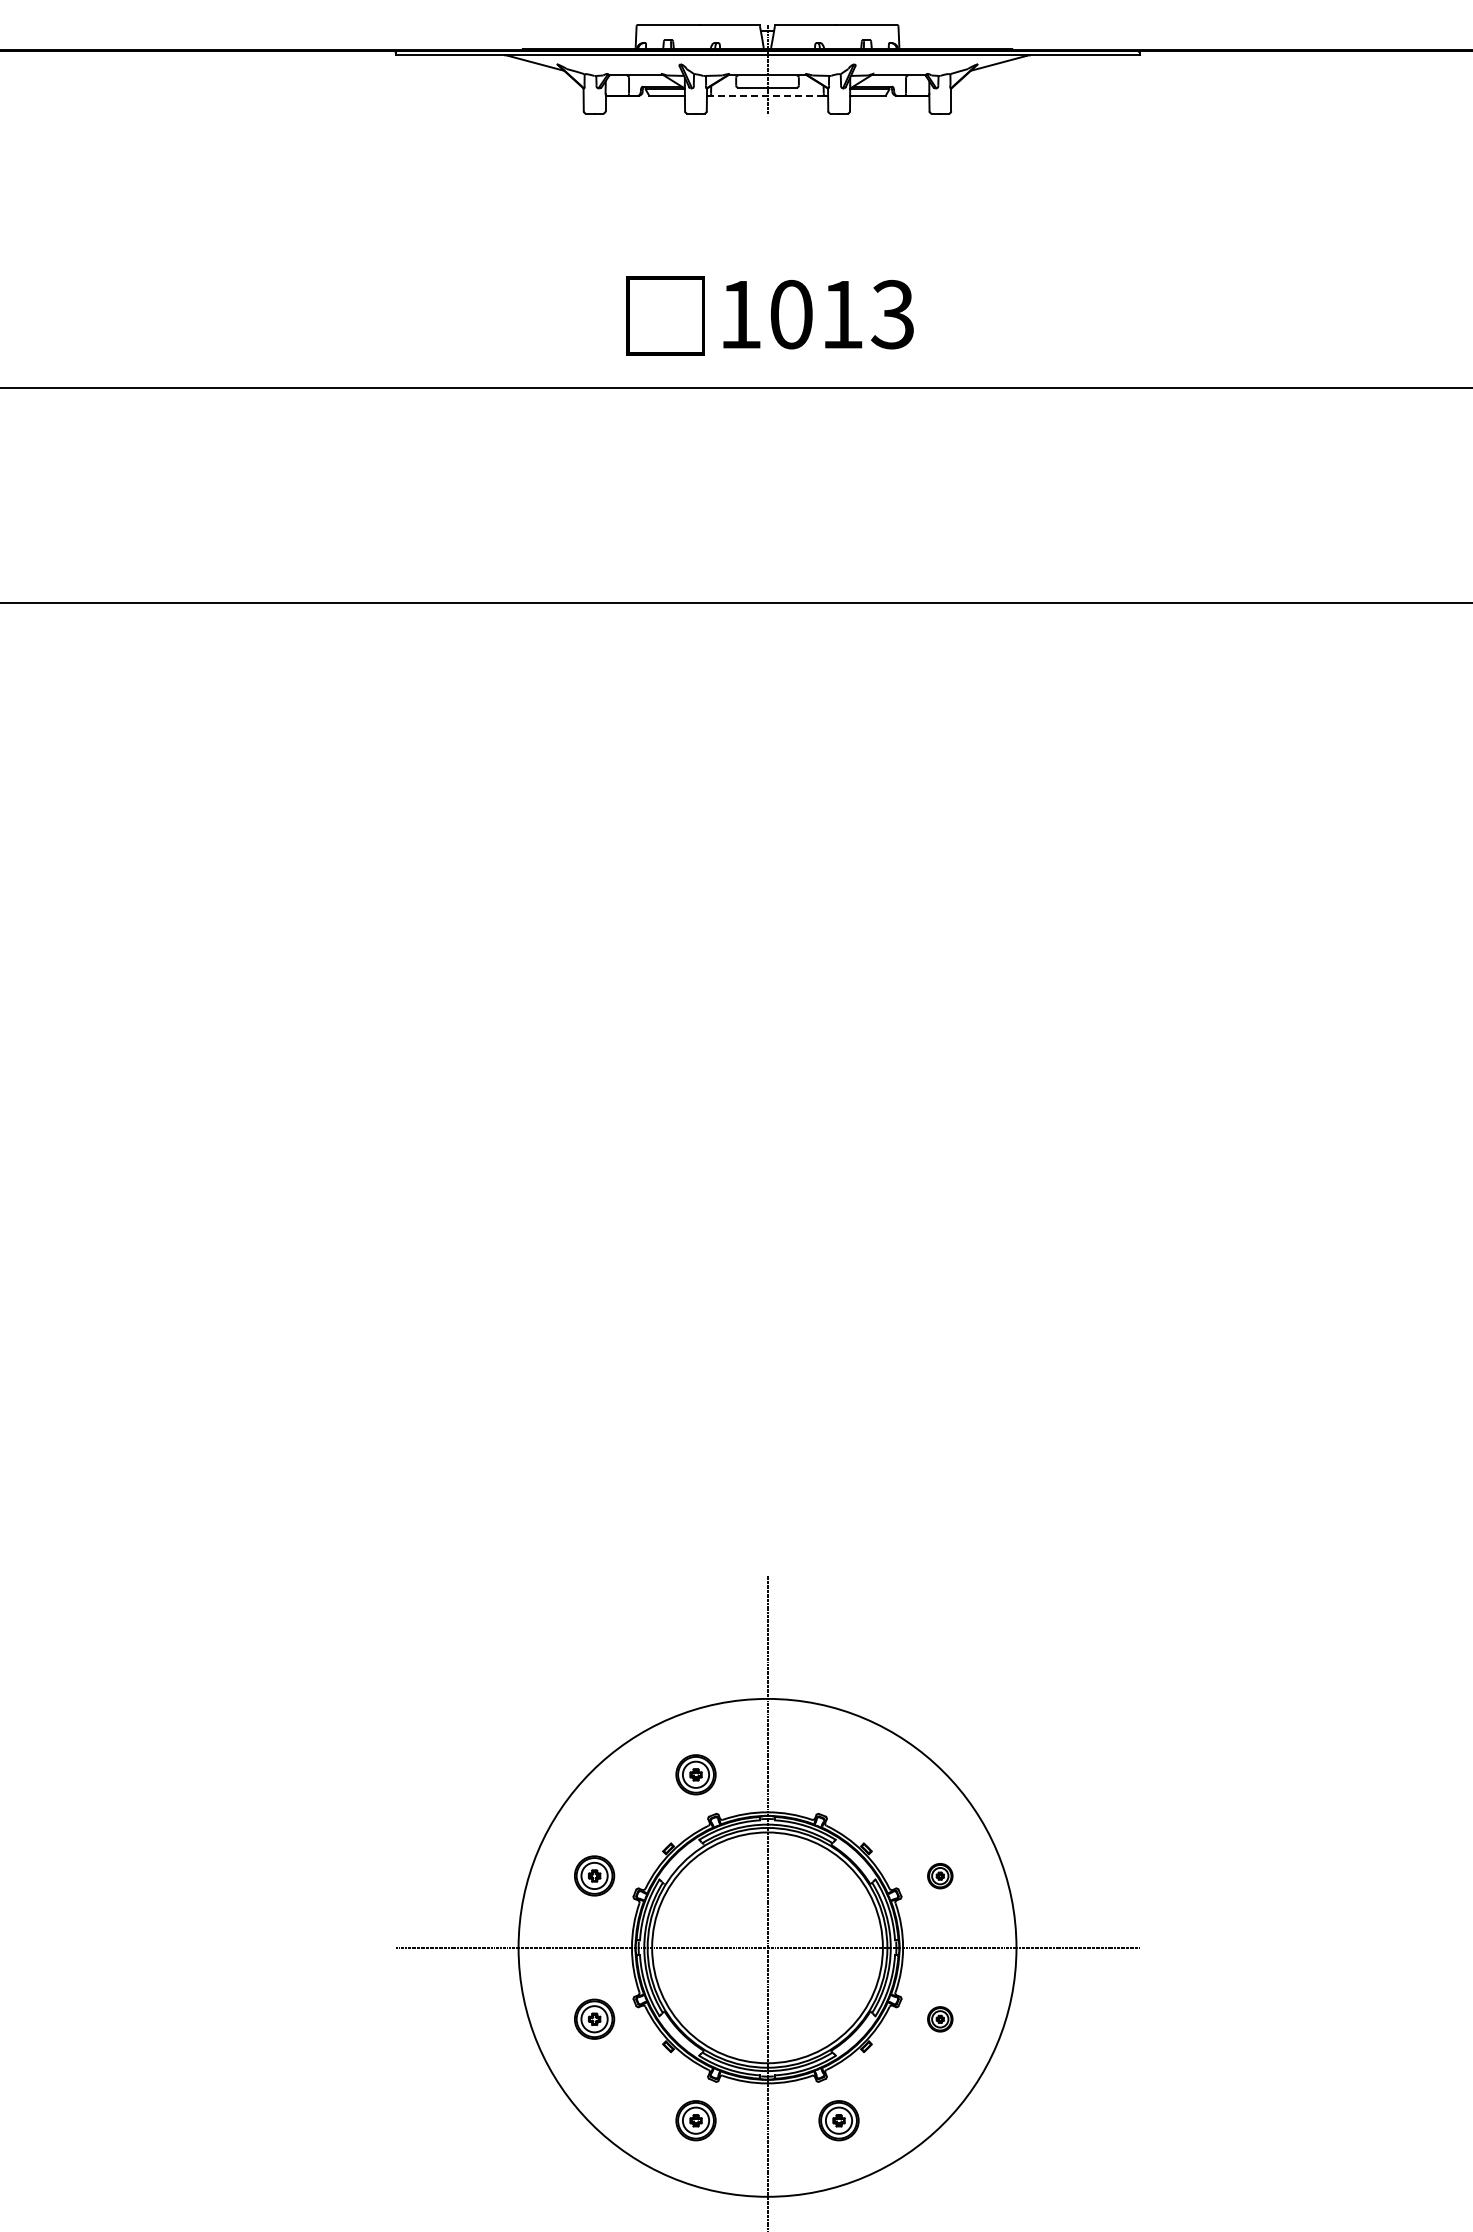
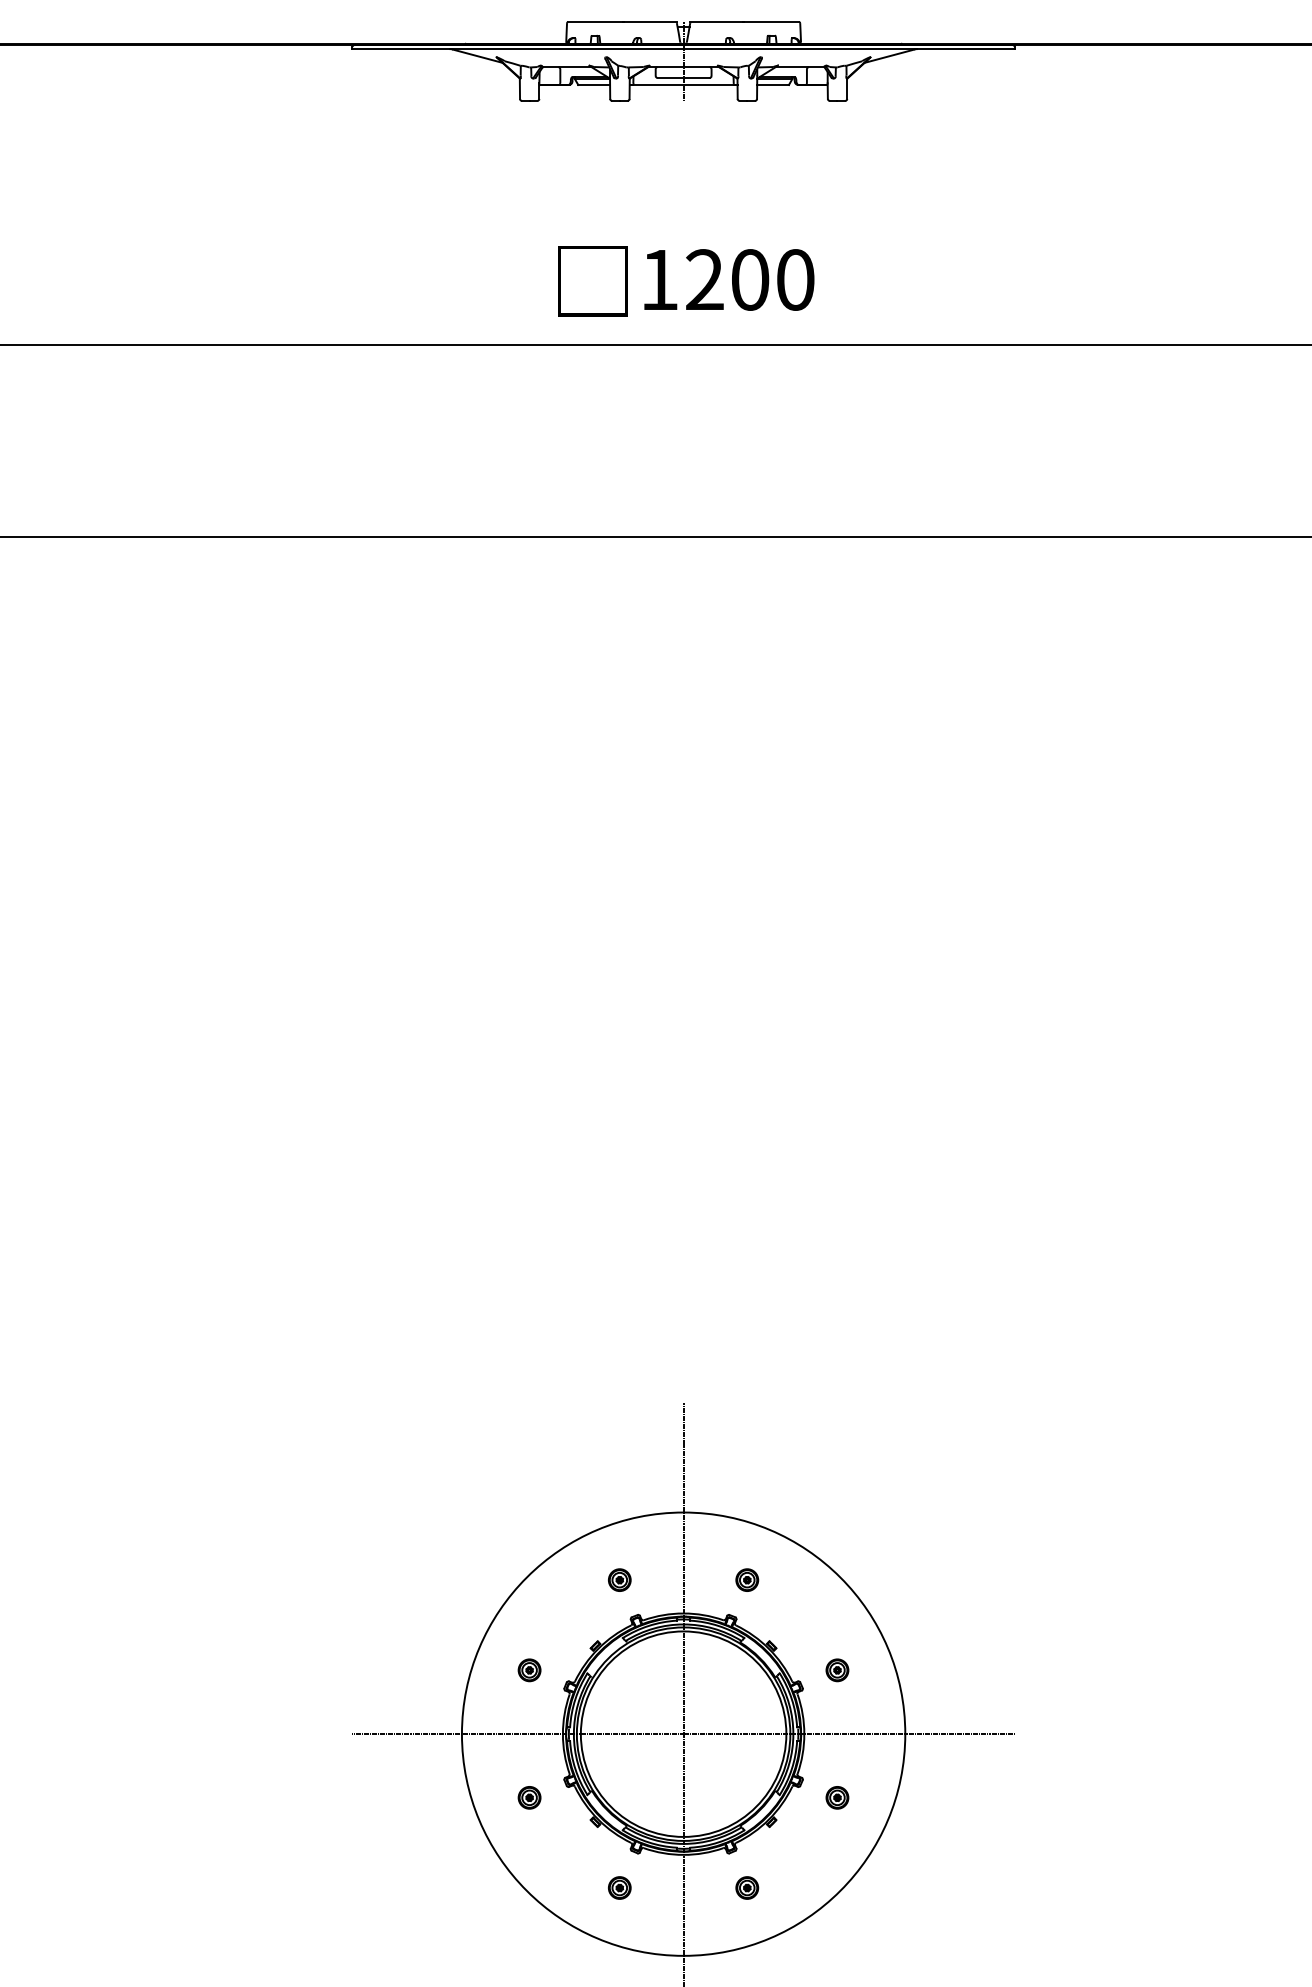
line: (767, 95) -> (683, 84), dashed -> solid
text: (842, 314) -> (750, 279), 1013 -> 1200
part: (695, 1774) -> (619, 1579), size x0.62
part: (838, 1774) -> (746, 1579), added
part: (594, 1876) -> (529, 1670), size x0.62
part: (594, 2019) -> (529, 1797), size x0.62
part: (695, 2120) -> (619, 1887), size x0.62
part: (838, 2120) -> (746, 1887), size x0.62

